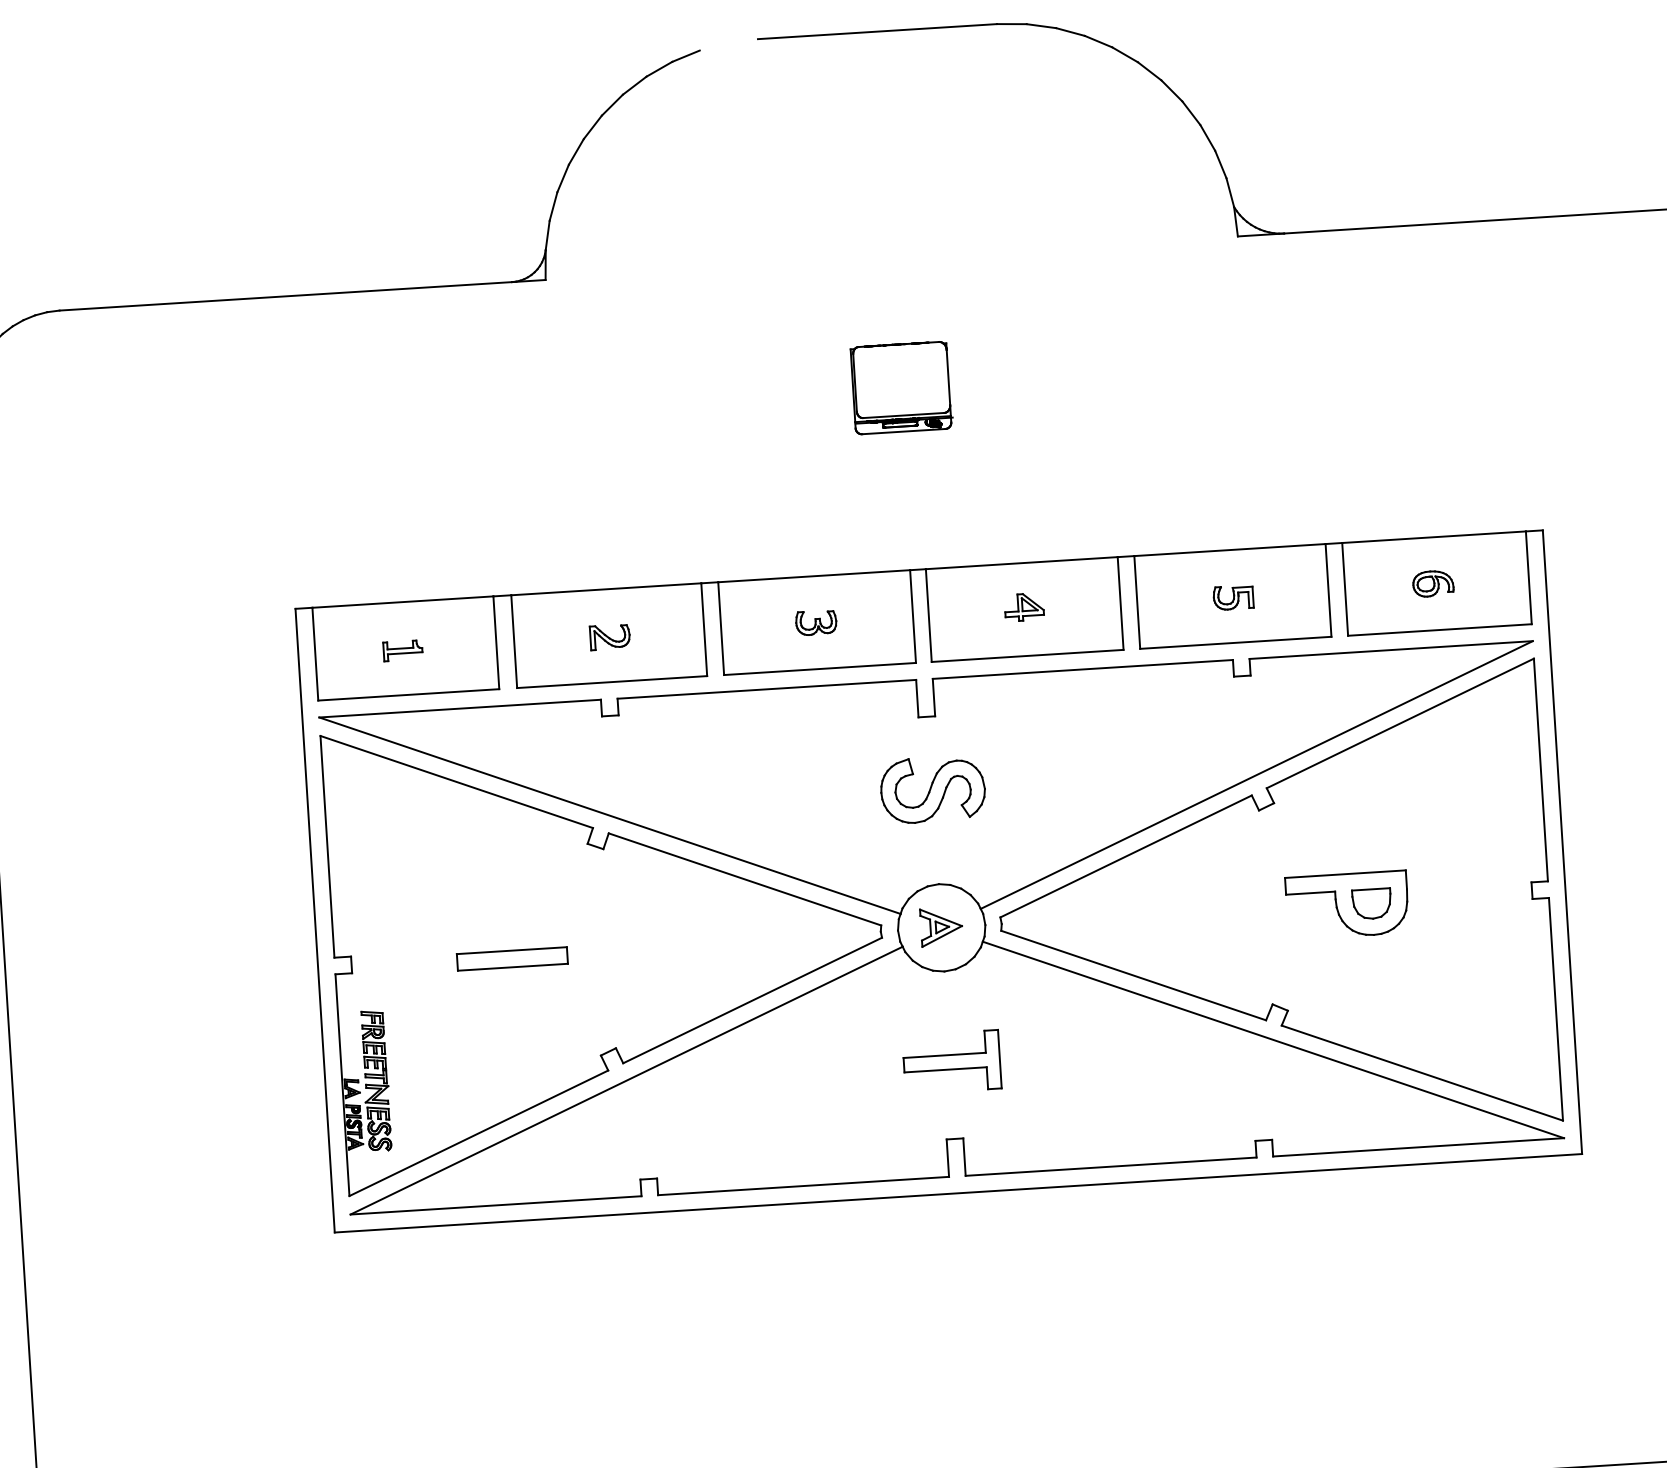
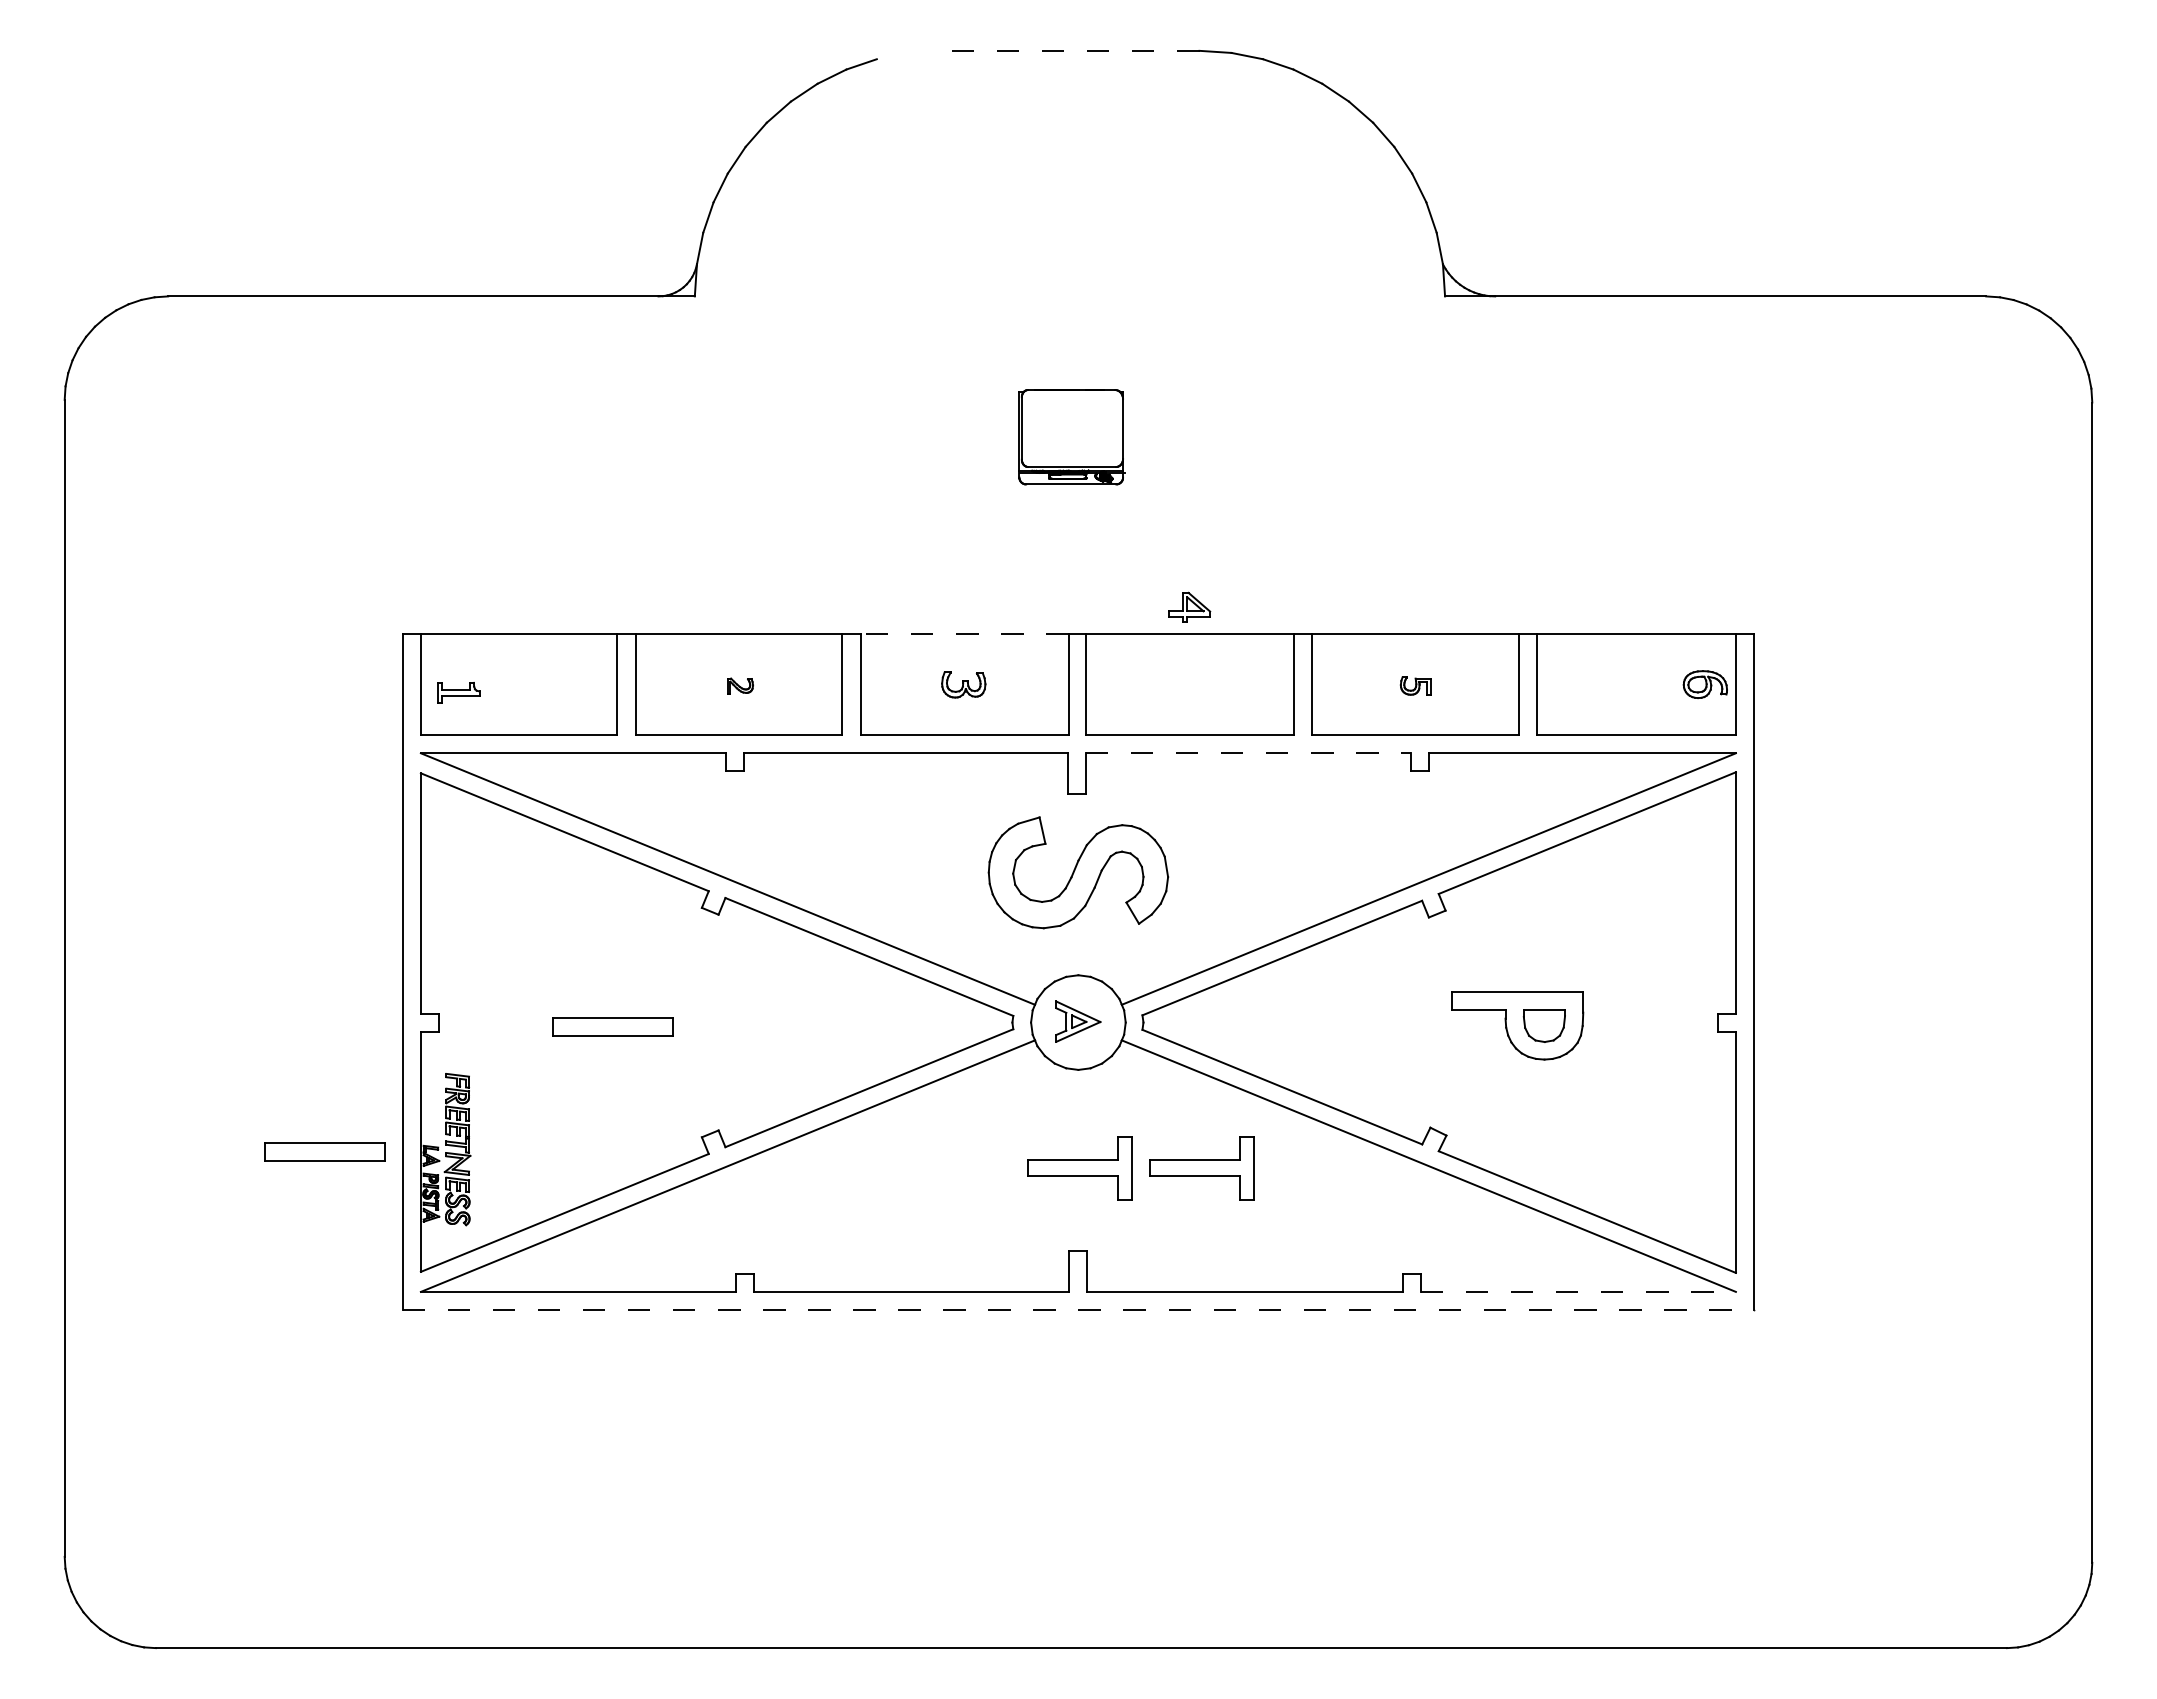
line: (877, 31) -> (1069, 50), solid -> dashed
line: (814, 576) -> (964, 634), solid -> dashed
part: (1432, 583) -> (1704, 684), moved
part: (1233, 597) -> (1415, 685), size x0.7
part: (1024, 606) -> (1189, 606), moved
part: (610, 636) -> (740, 685), size x0.6
part: (402, 650) -> (458, 692), moved
line: (1083, 669) -> (1248, 753), solid -> dashed
part: (933, 789) -> (1078, 872), size x1.6
part: (1063, 1055) -> (1201, 1168), added
part: (253, 1090) -> (324, 1151), added
line: (1418, 1146) -> (1578, 1291), solid -> dashed
line: (958, 1193) -> (1078, 1310), solid -> dashed

